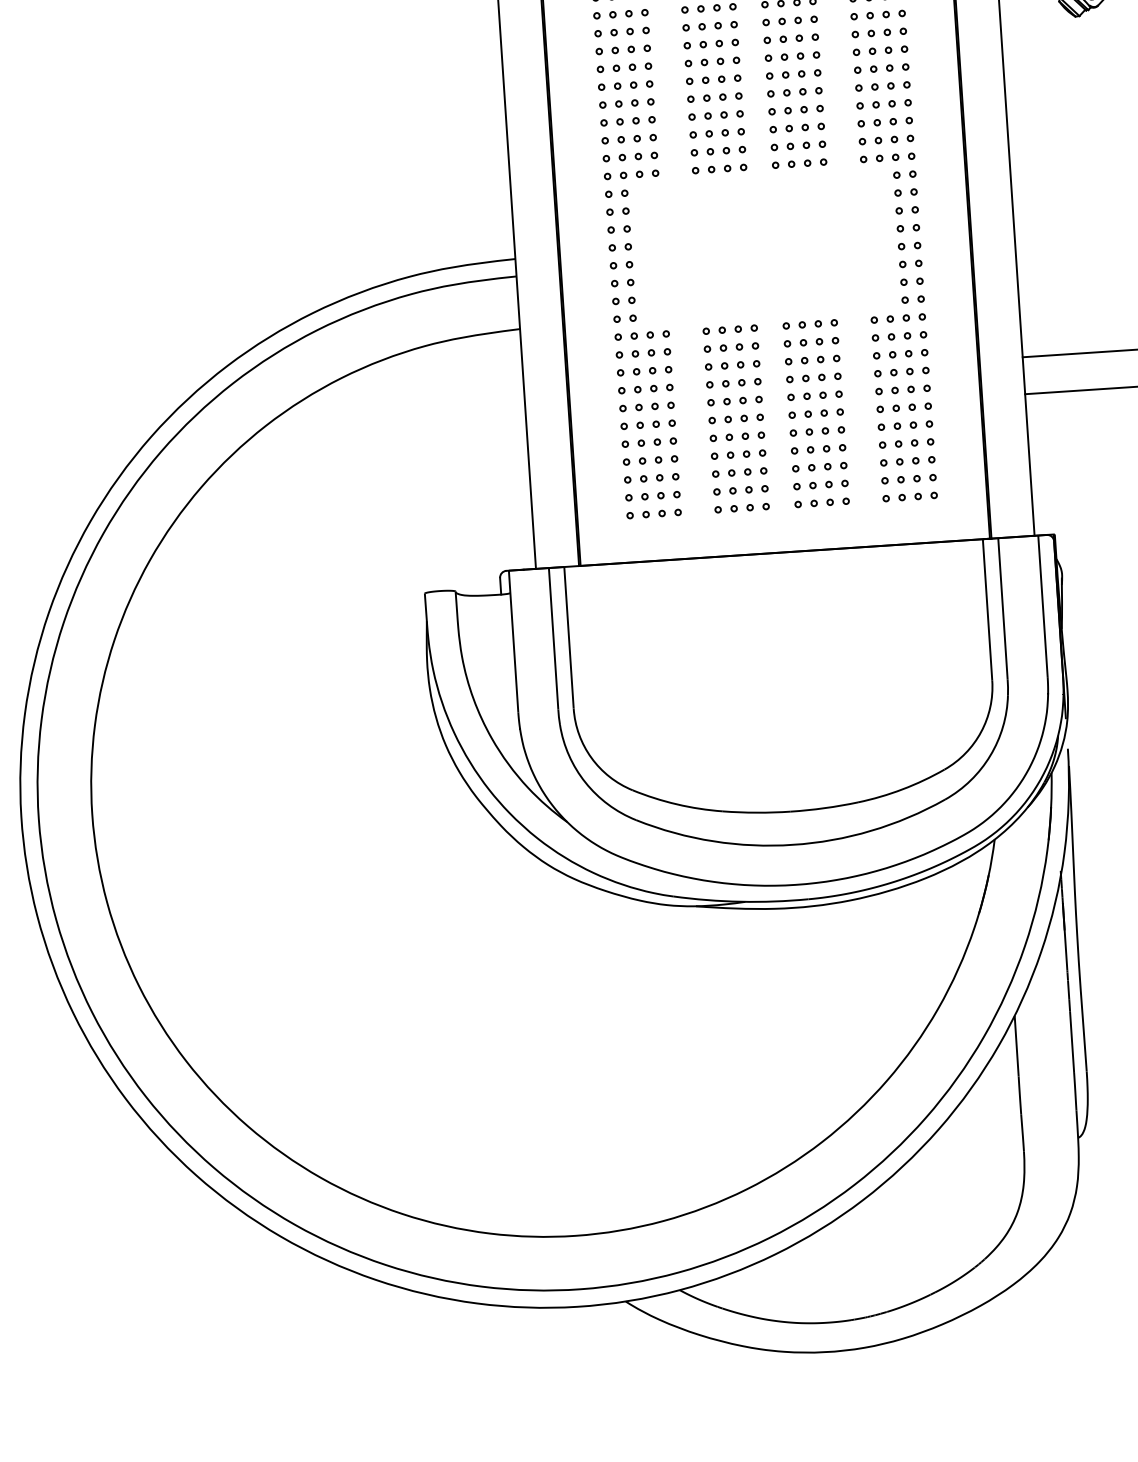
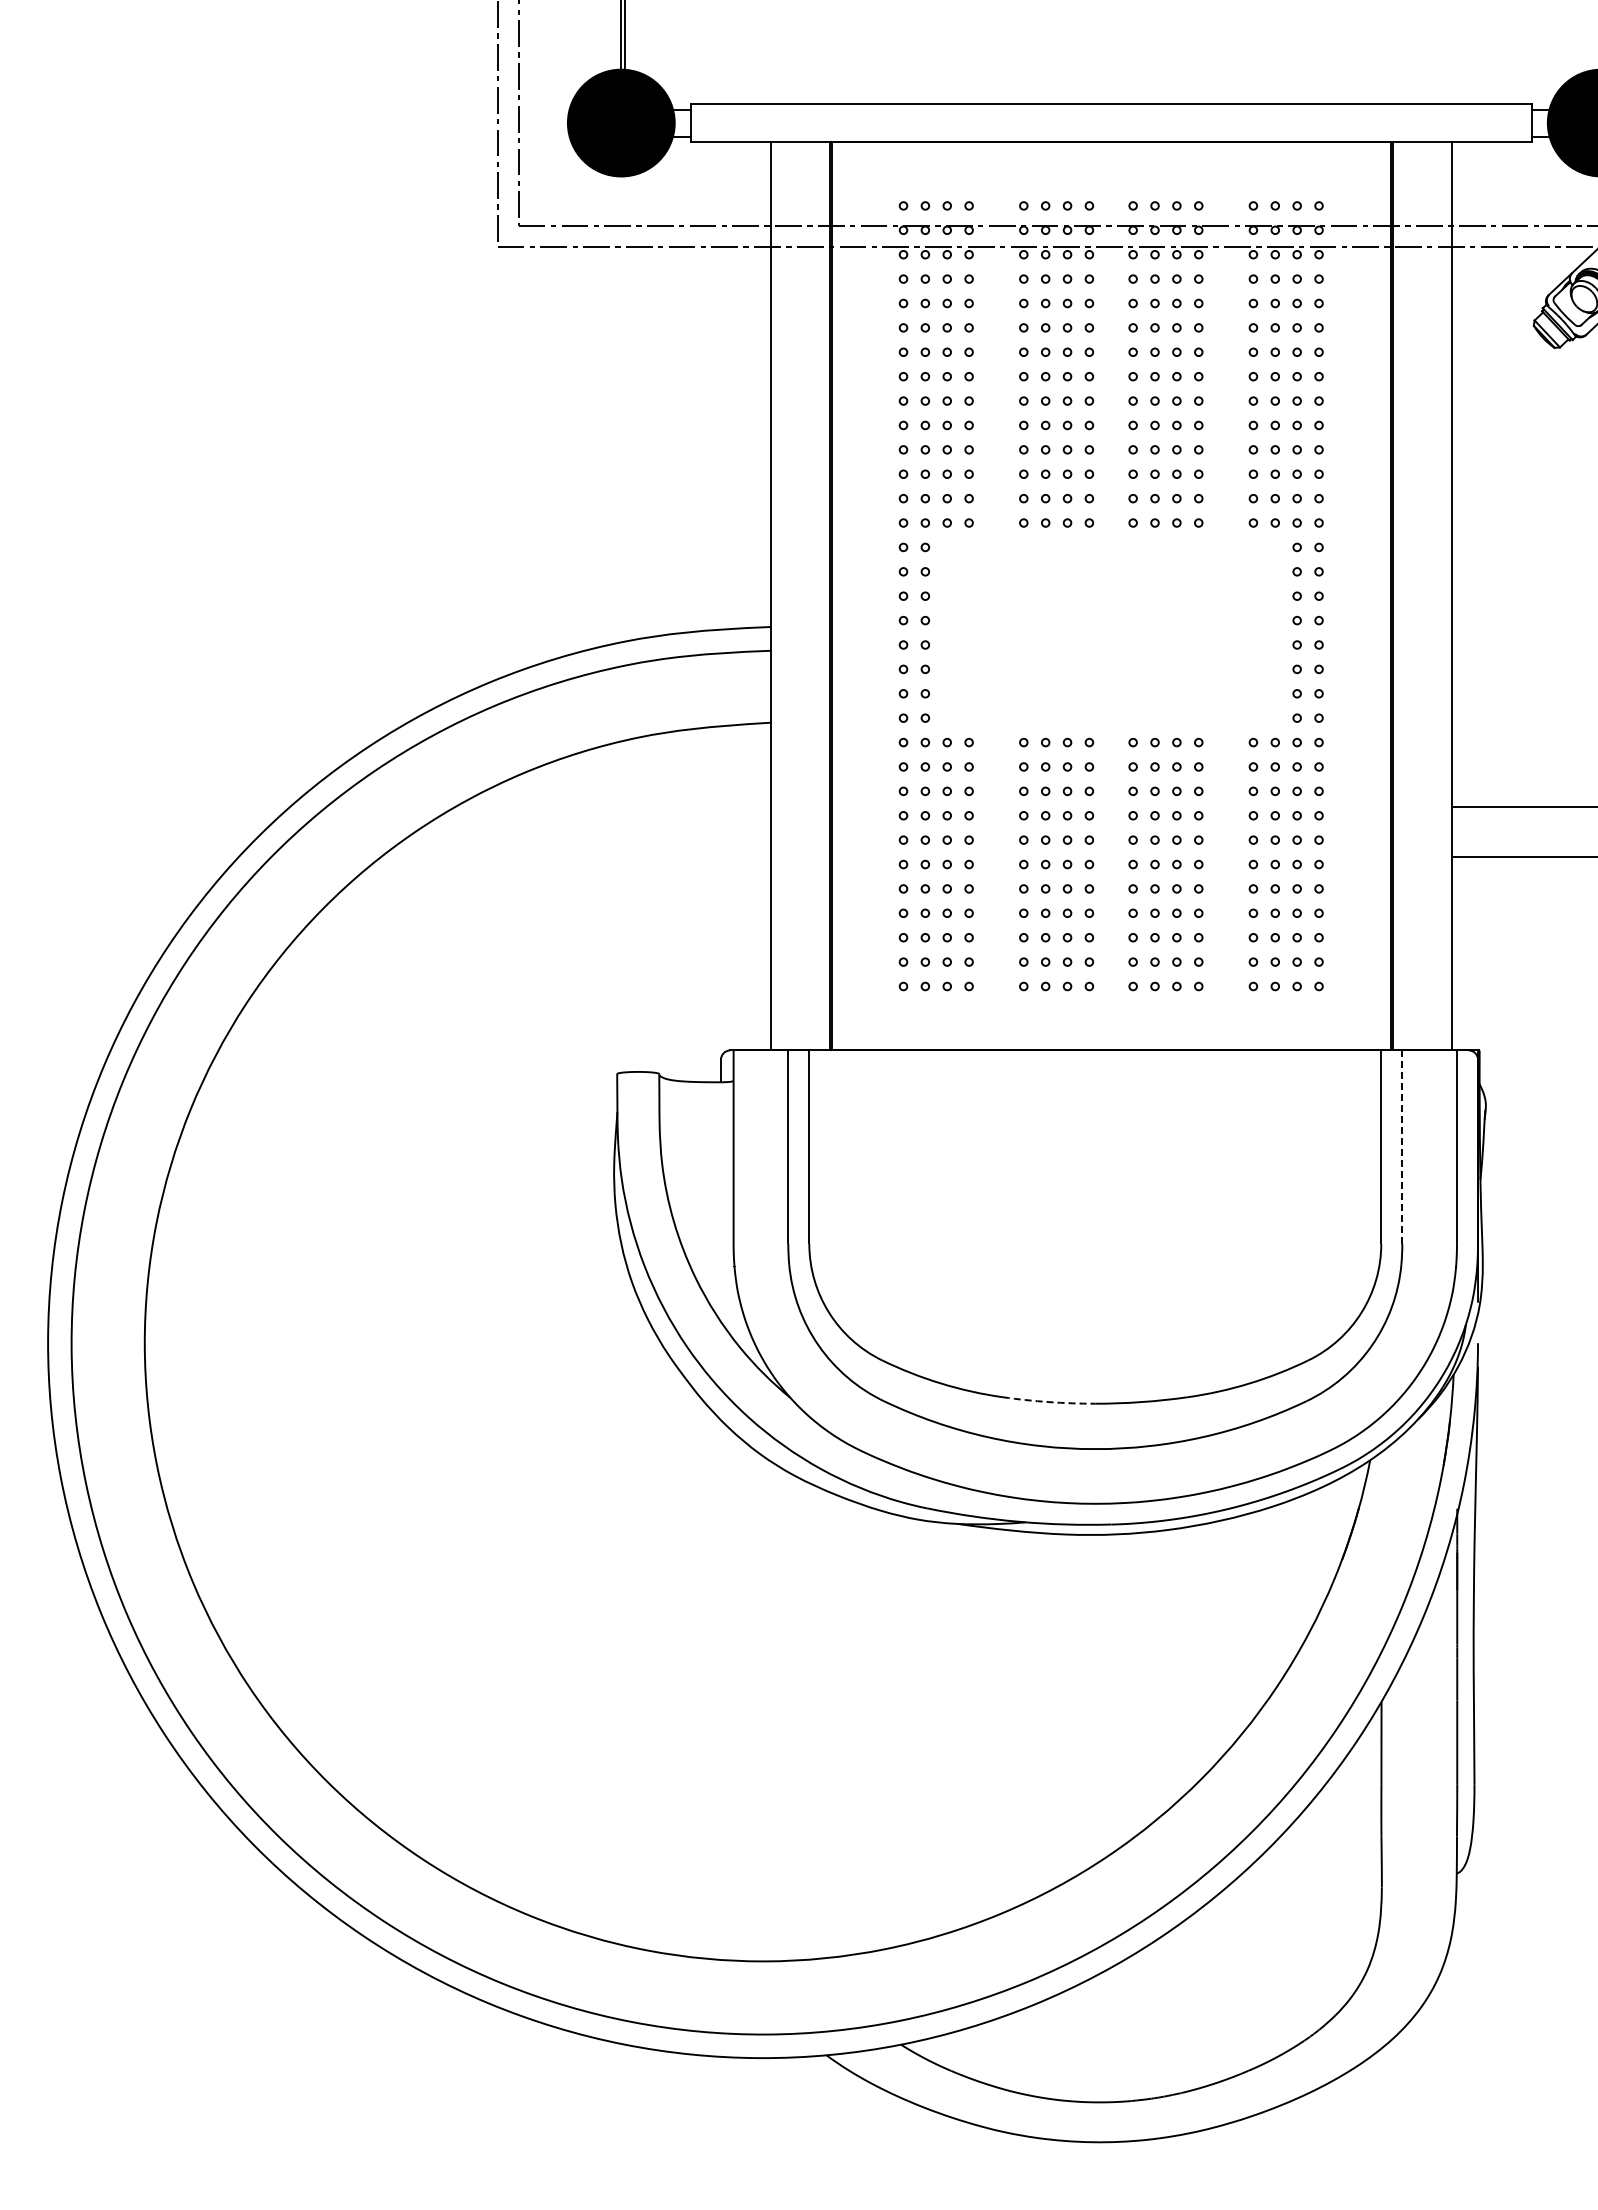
line: (1003, 609) -> (1402, 1147), solid -> dashed
arc: (756, 813) -> (1048, 1402), solid -> dashed

